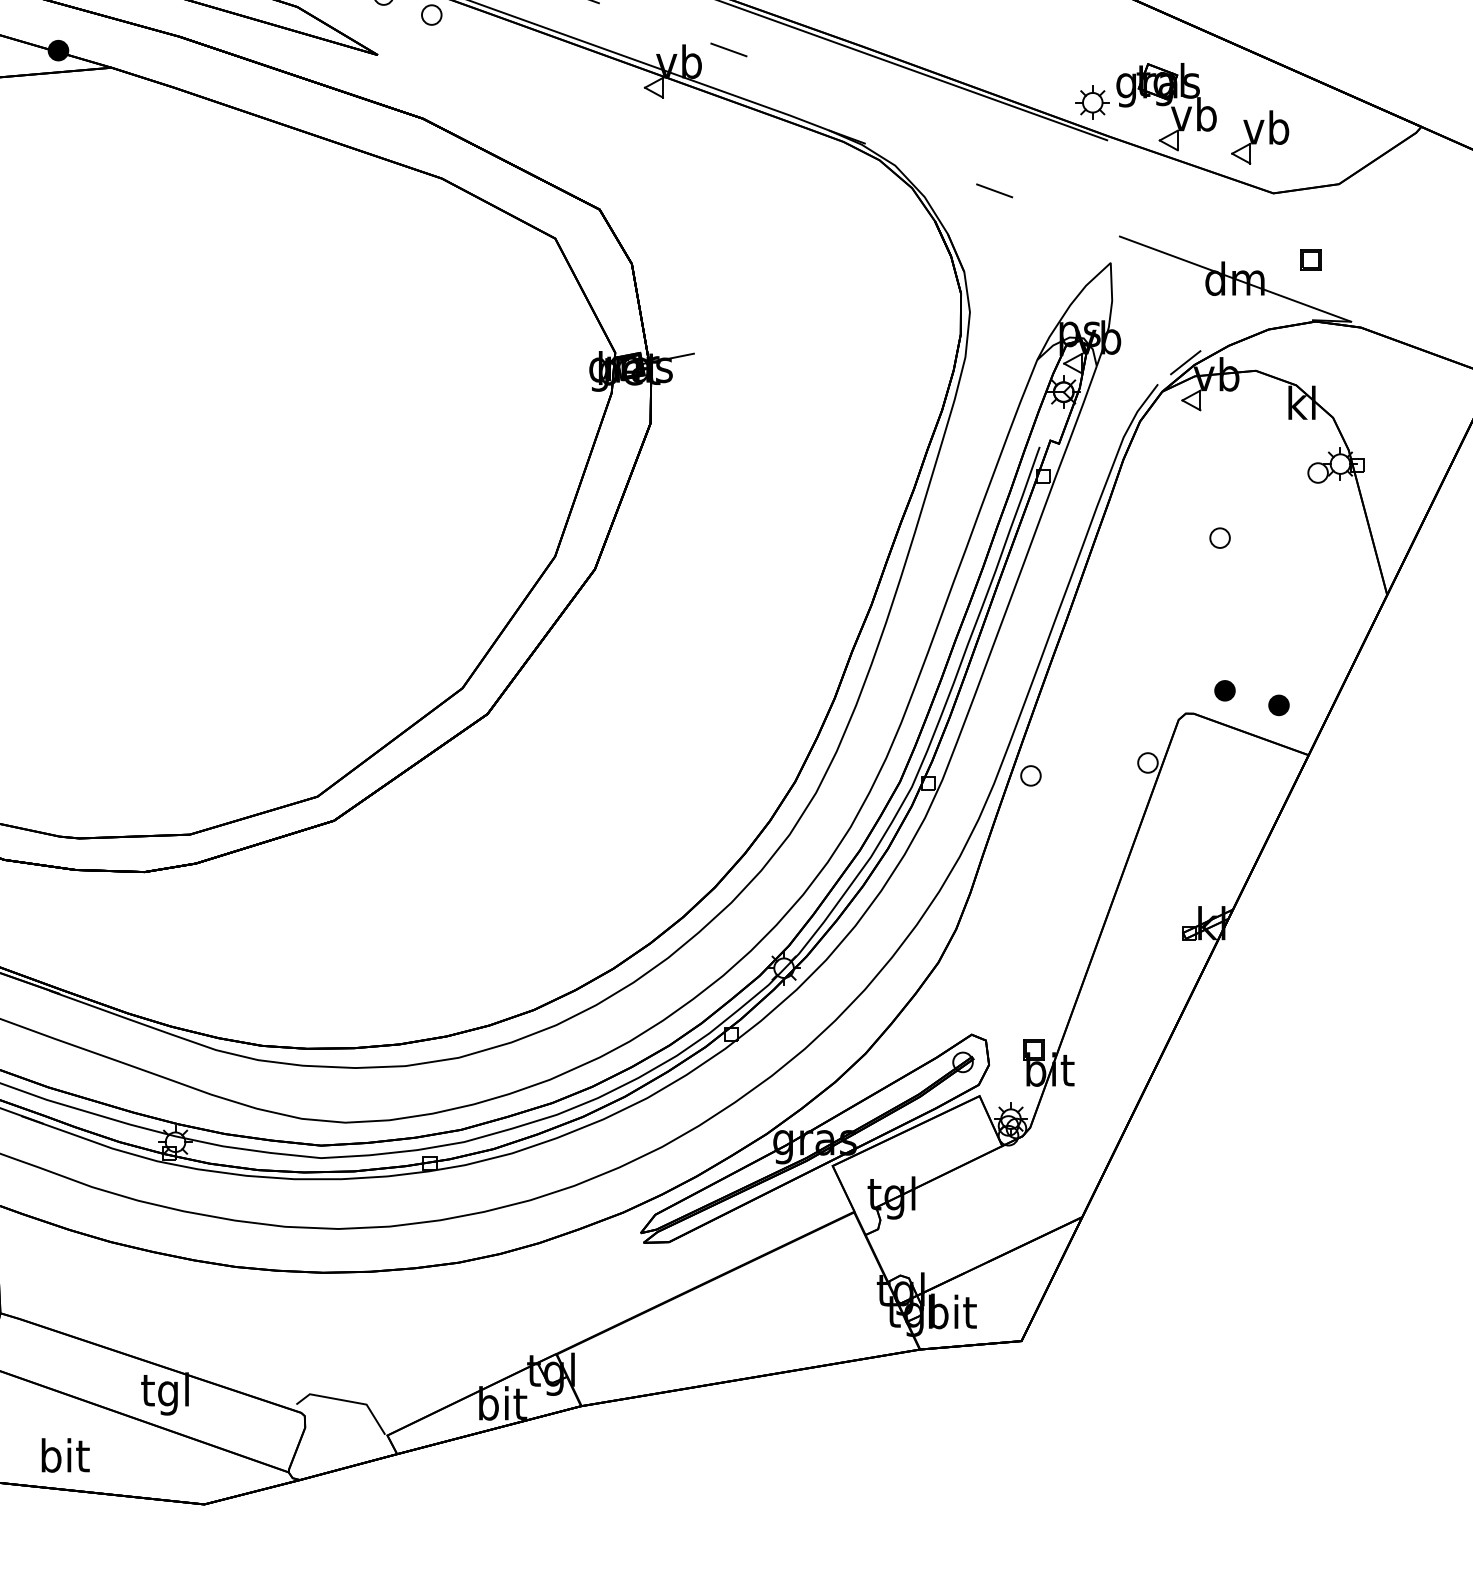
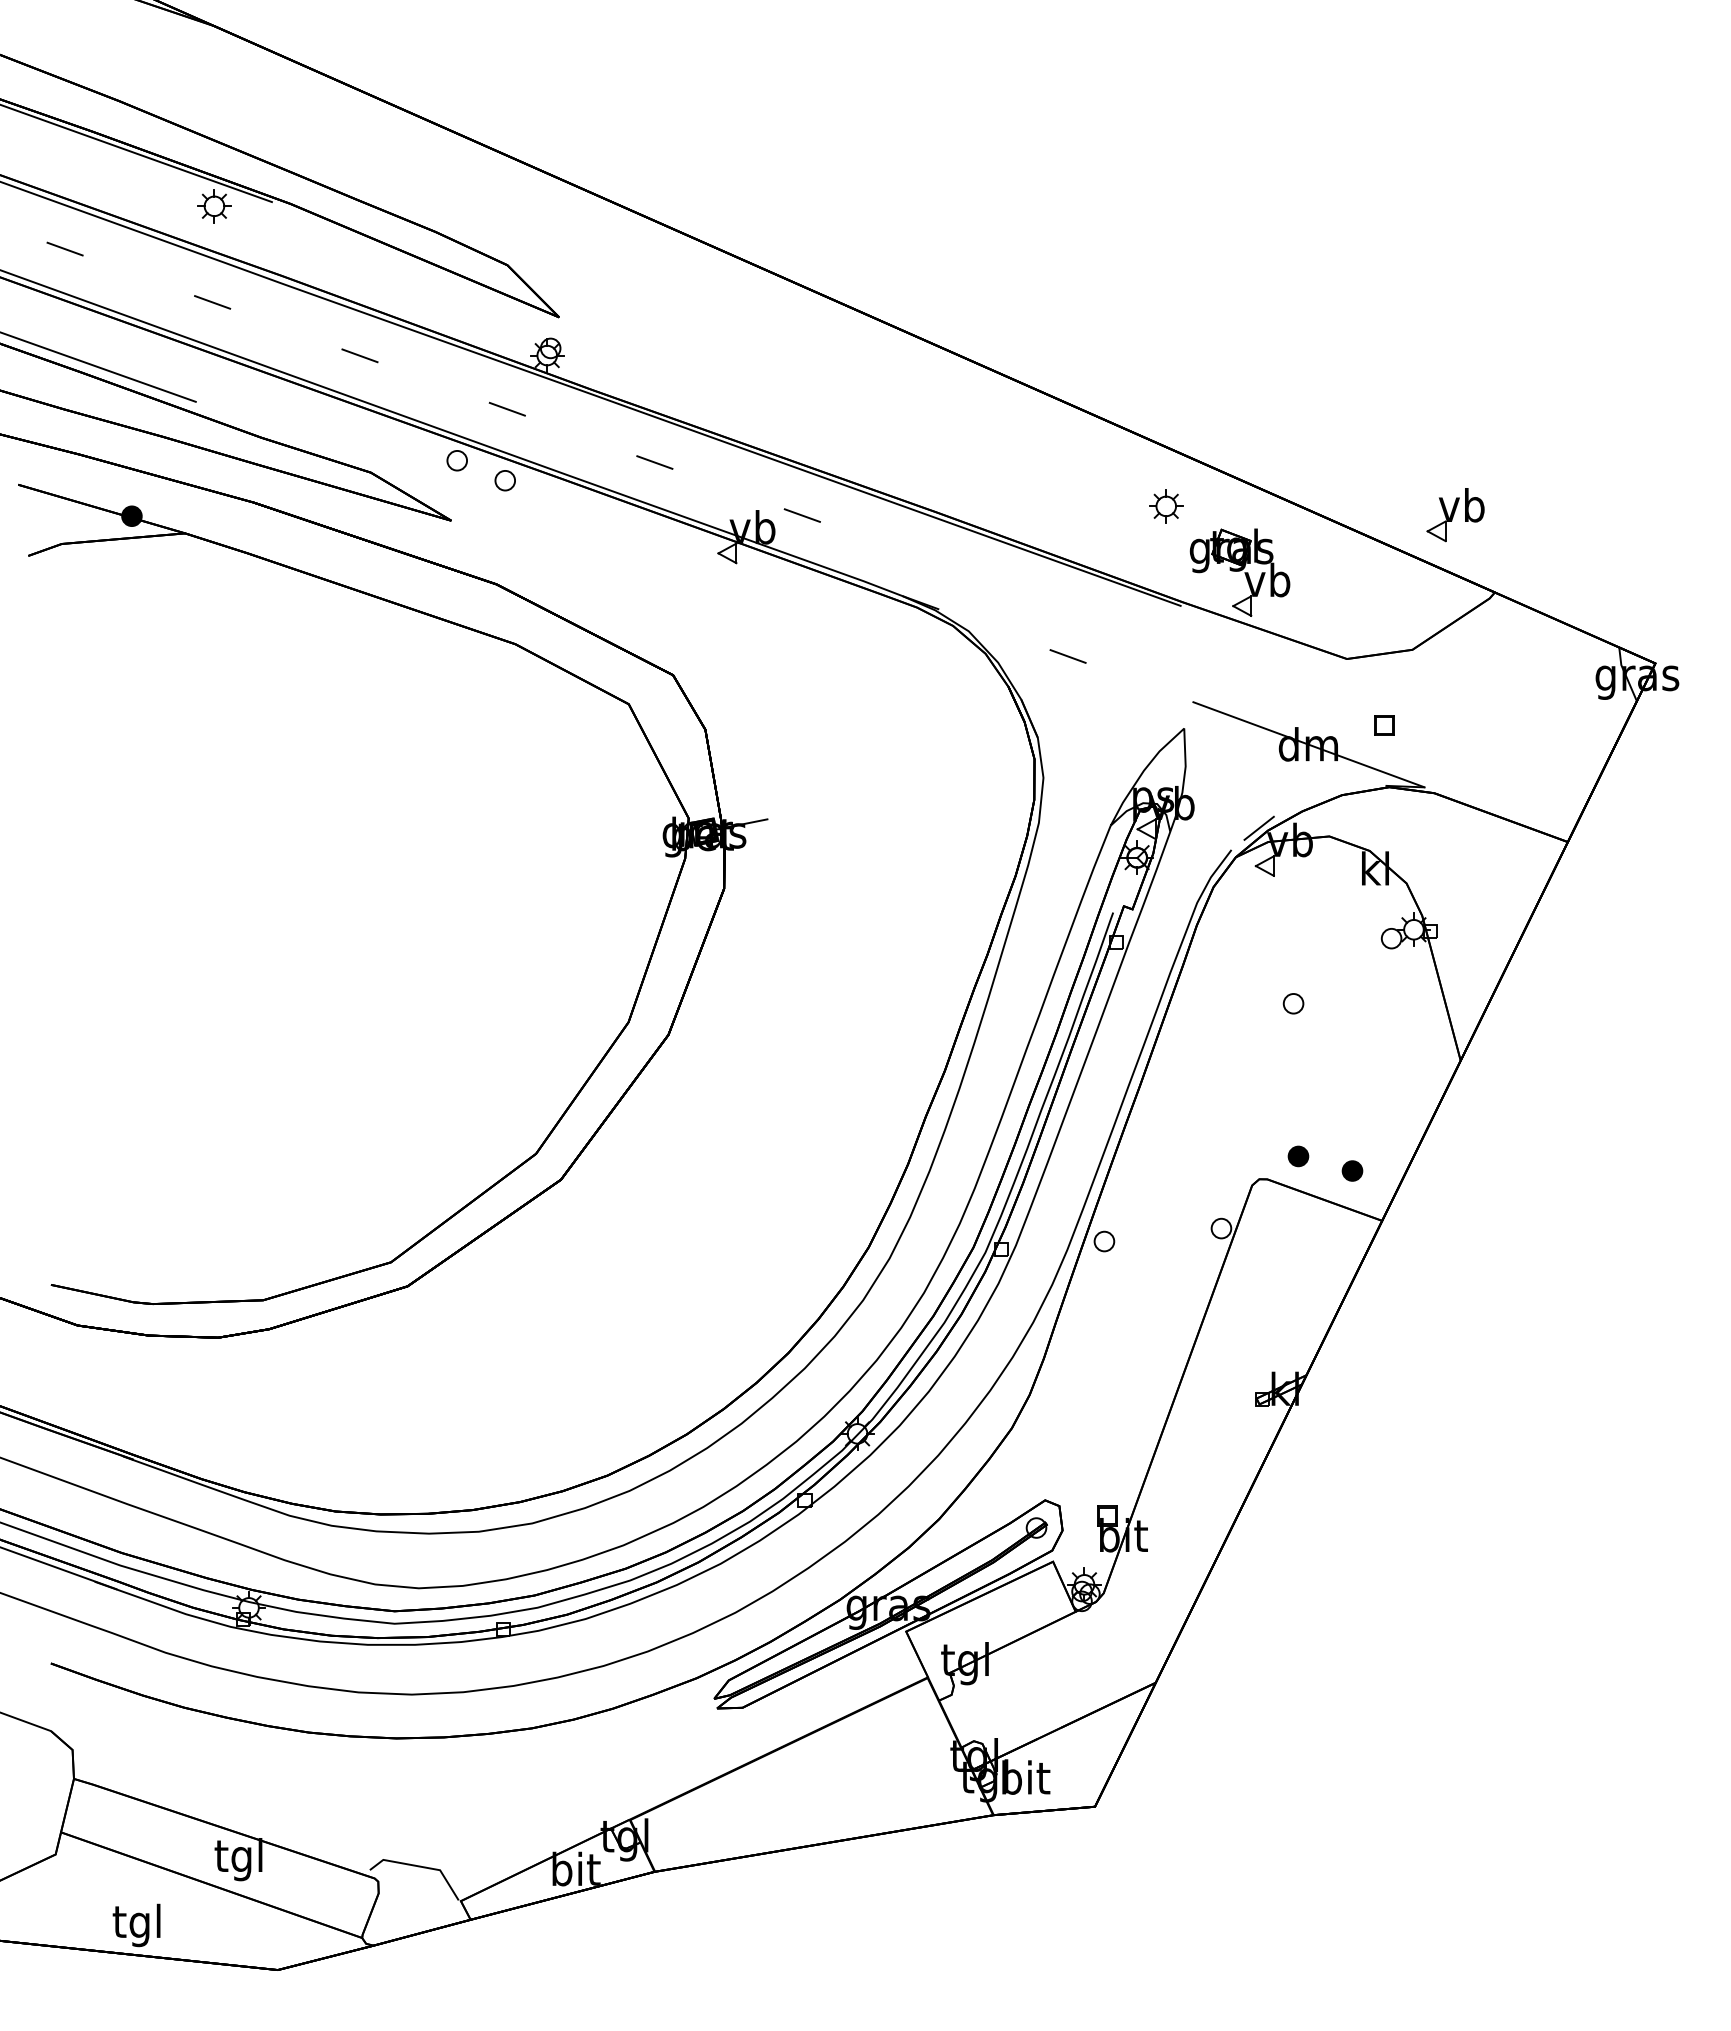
part: (1093, 102) -> (1166, 506), moved
part: (1260, 137) -> (1455, 515), moved
text: (64, 1459) -> (137, 1925), bit -> tgl

